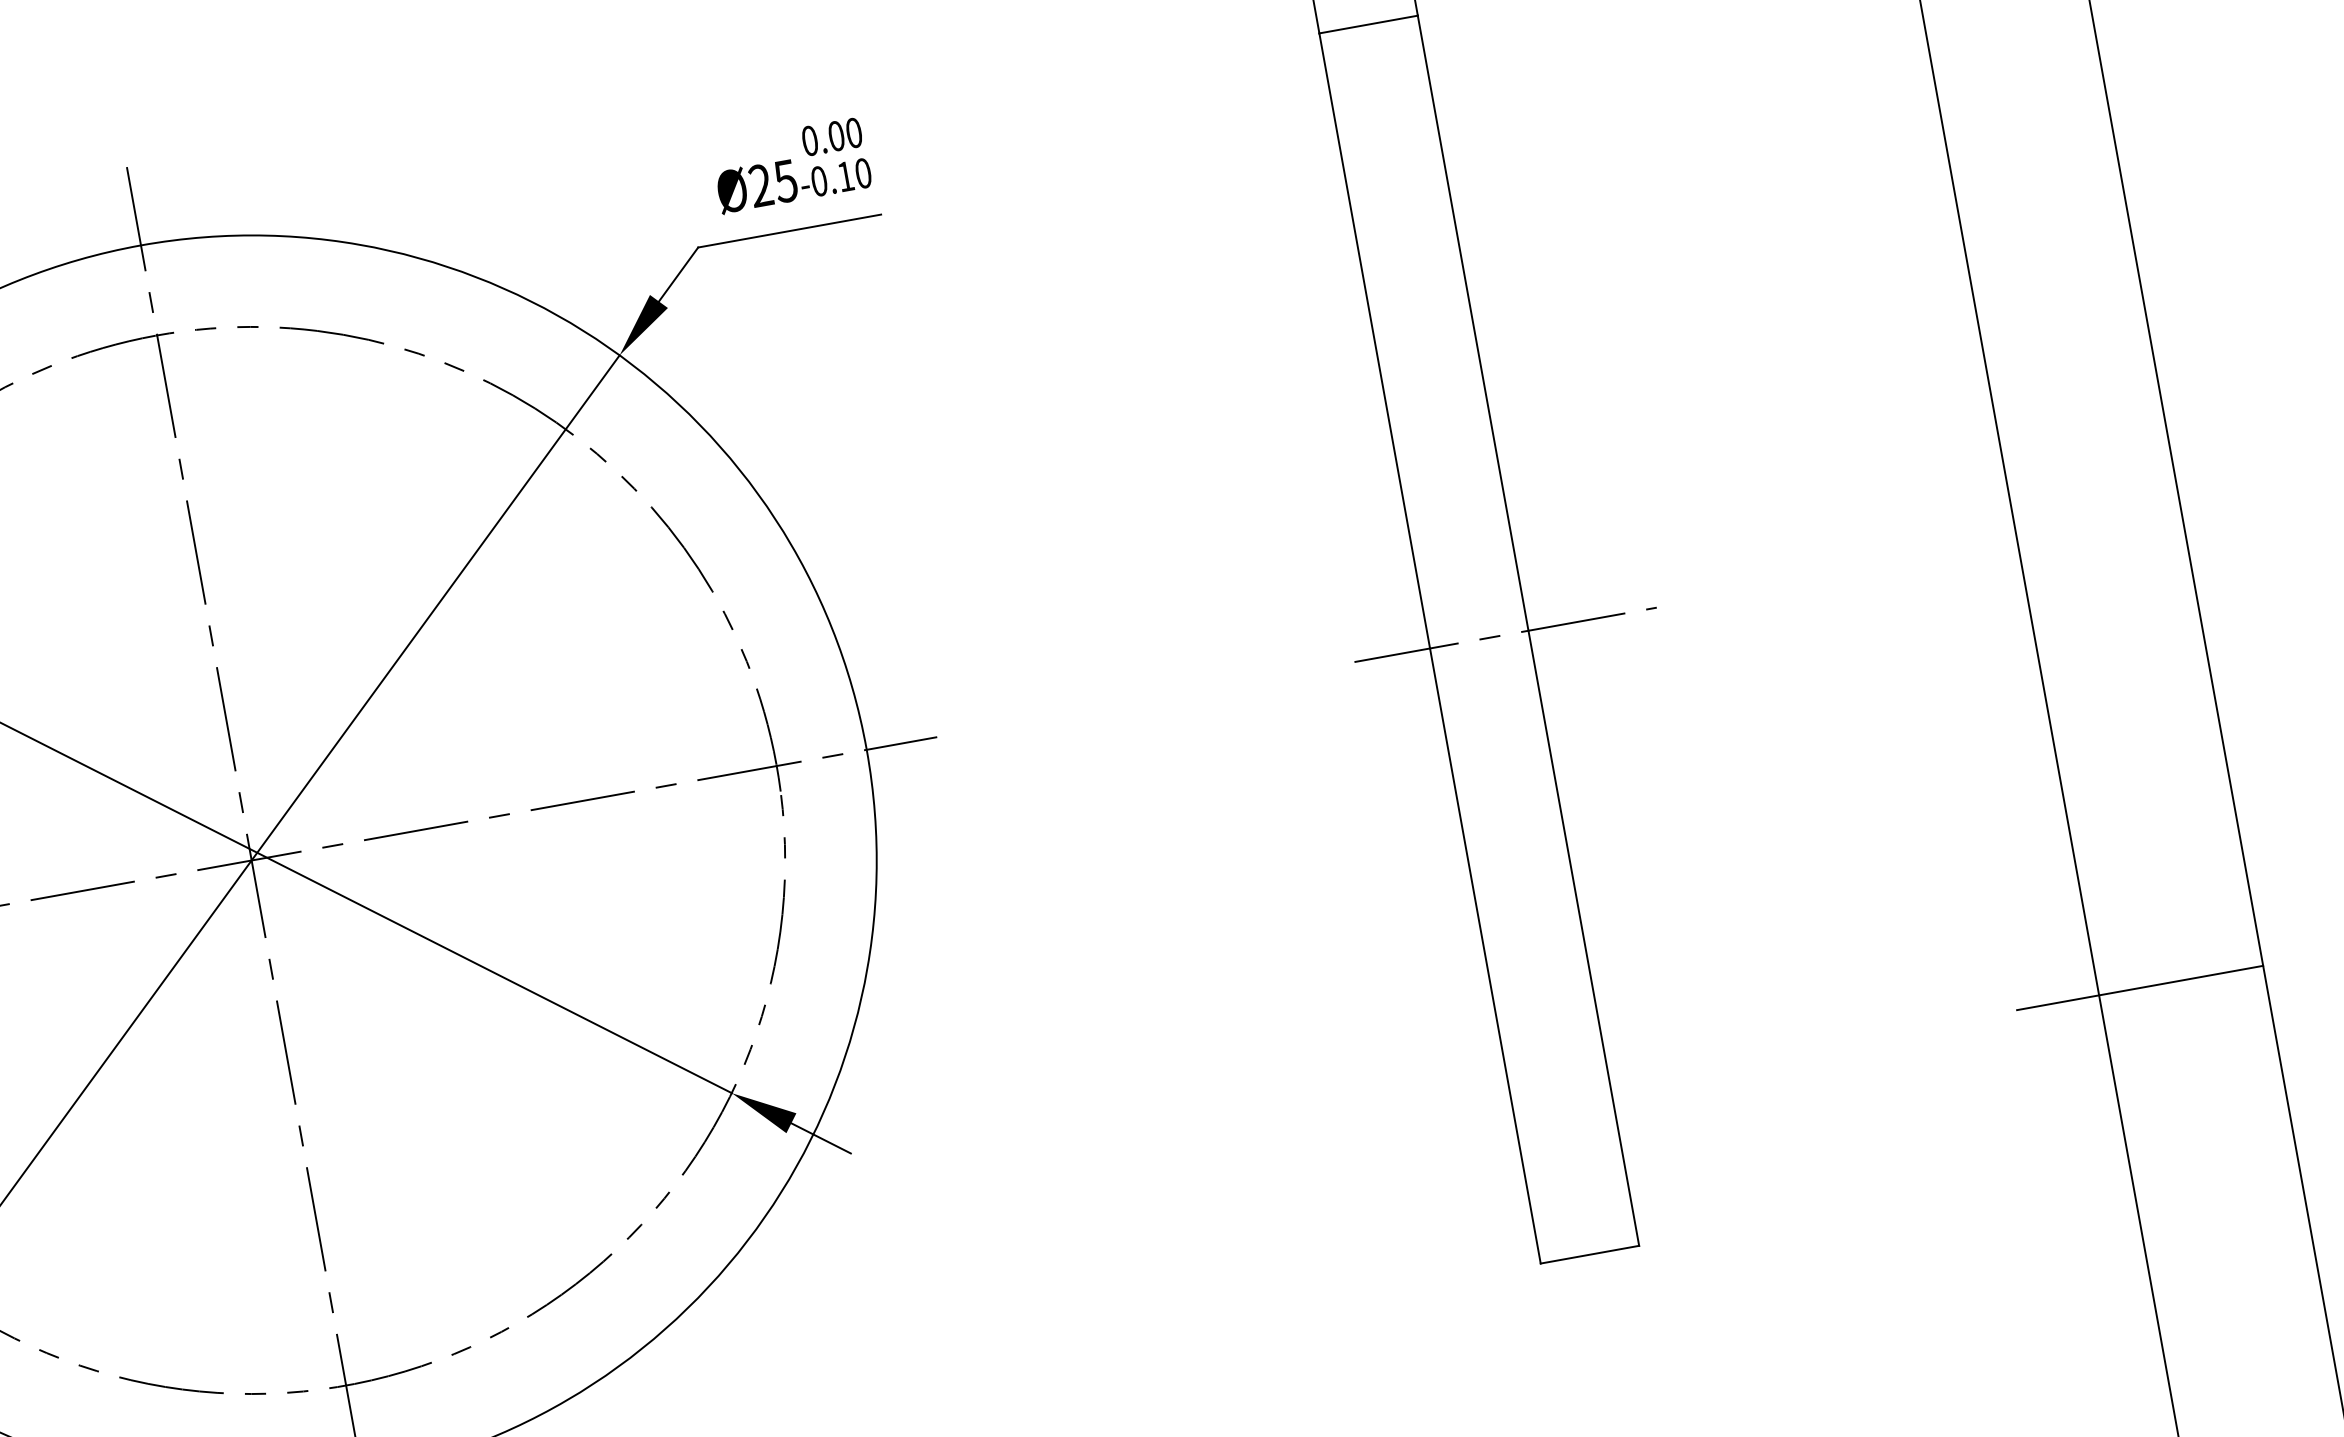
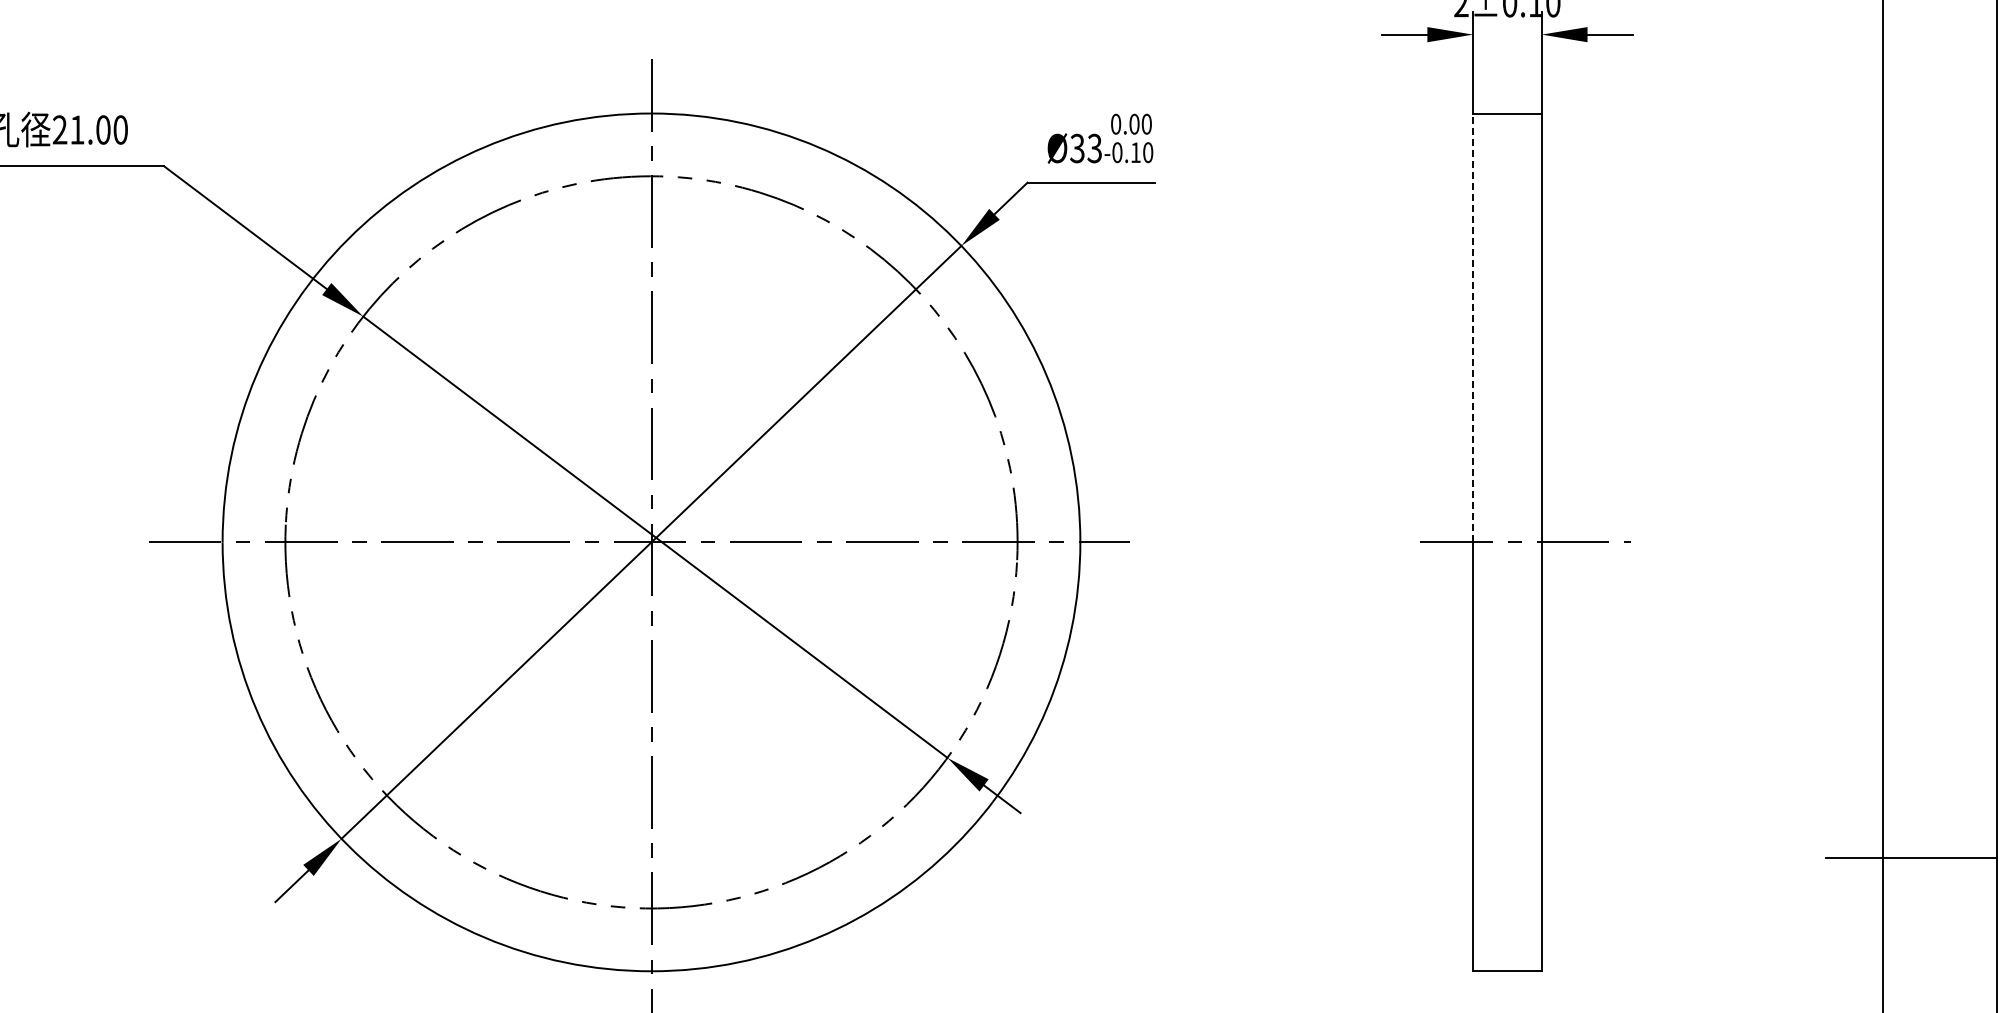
text: (772, 183) -> (1085, 148), Ø25 -> Ø33
line: (1375, 340) -> (1473, 327), solid -> dashed

